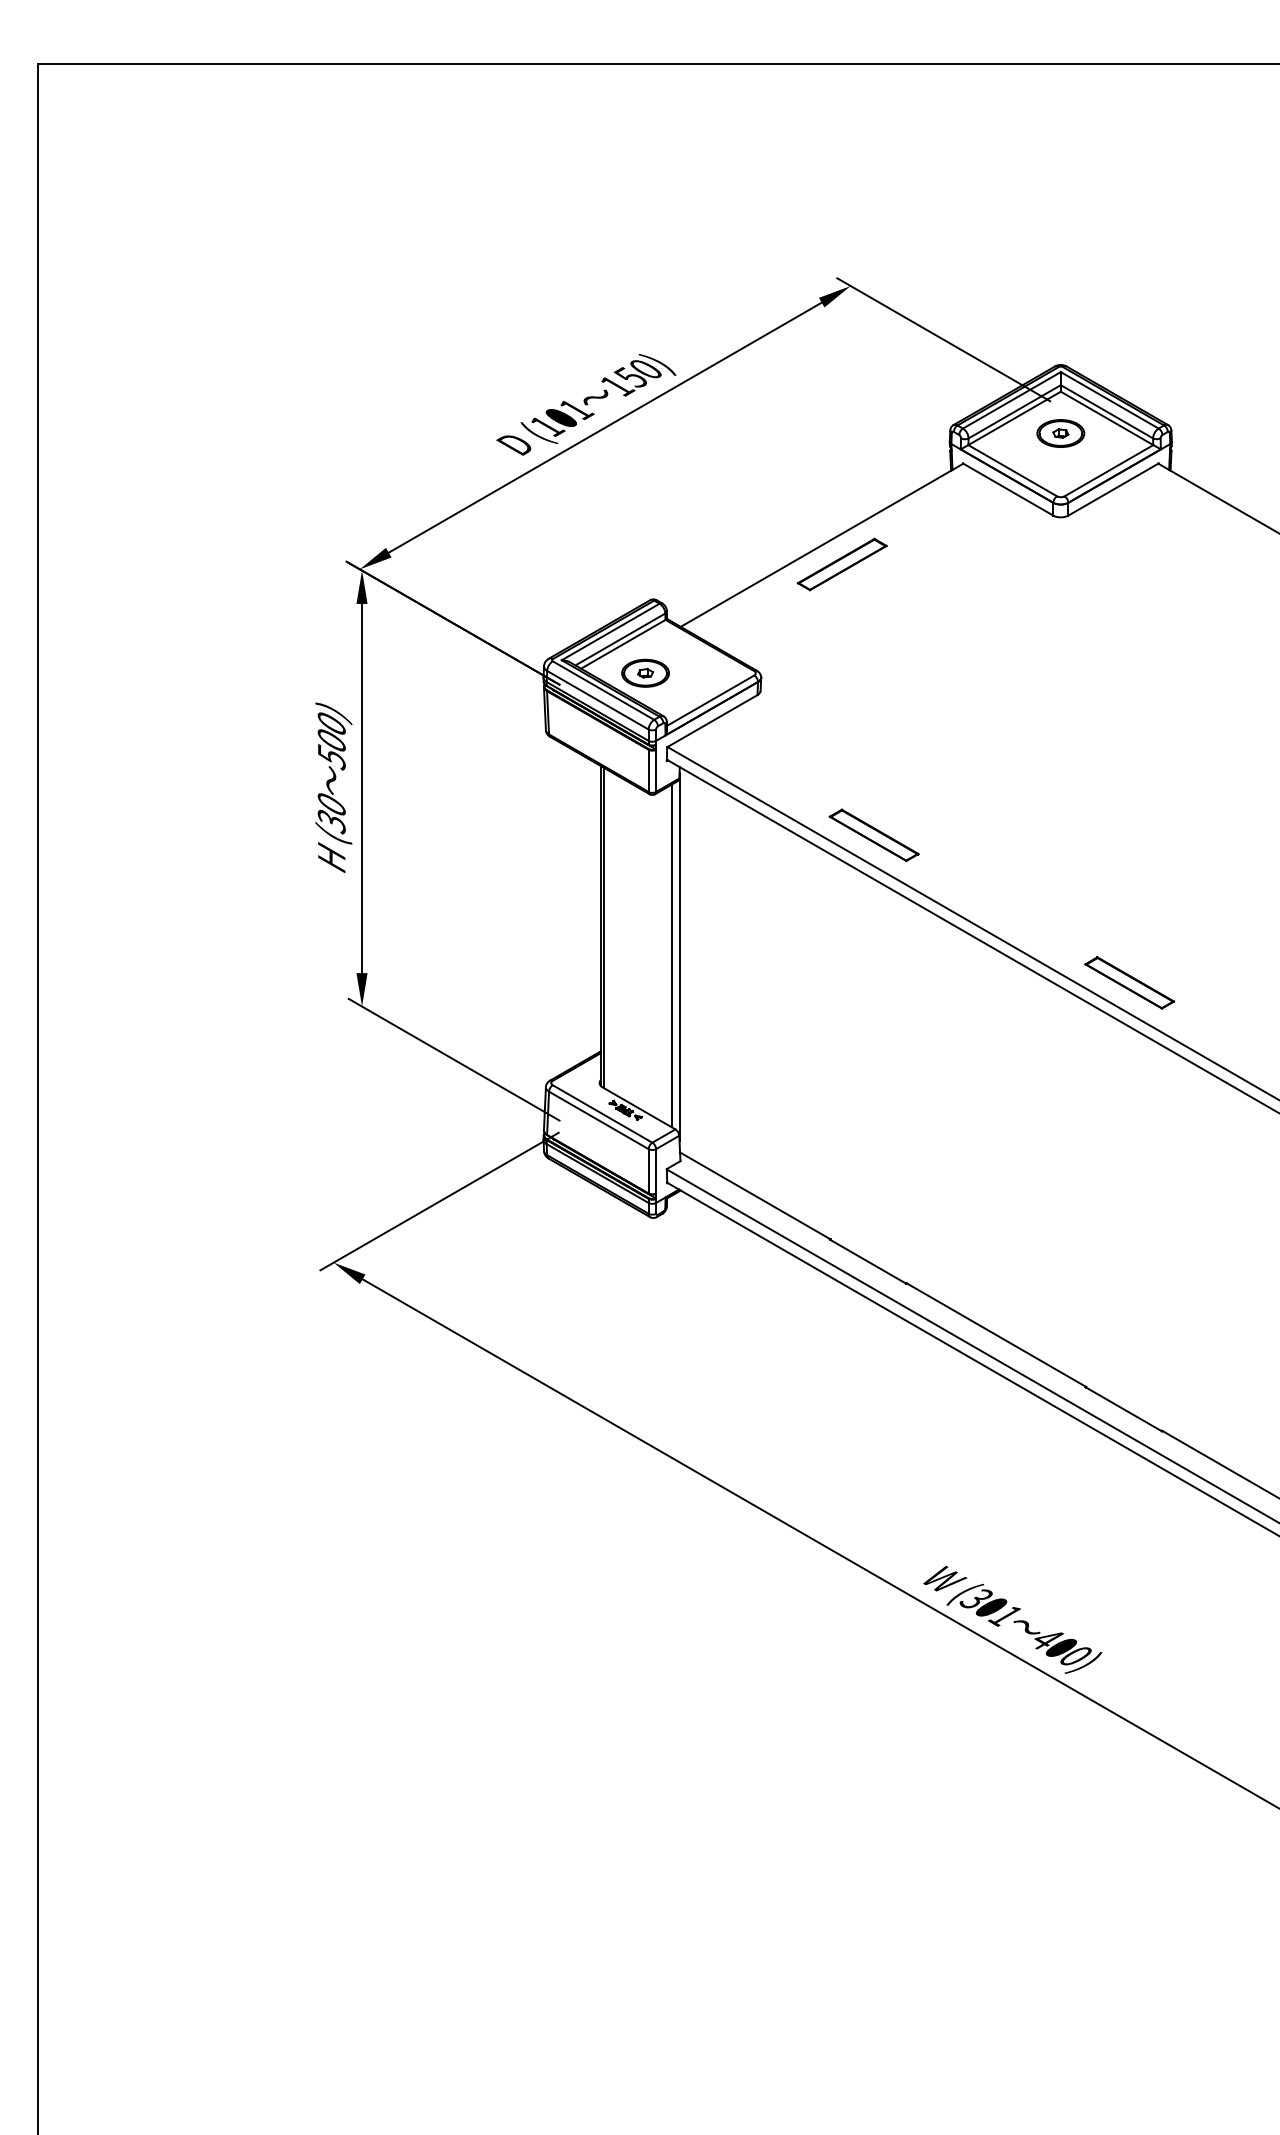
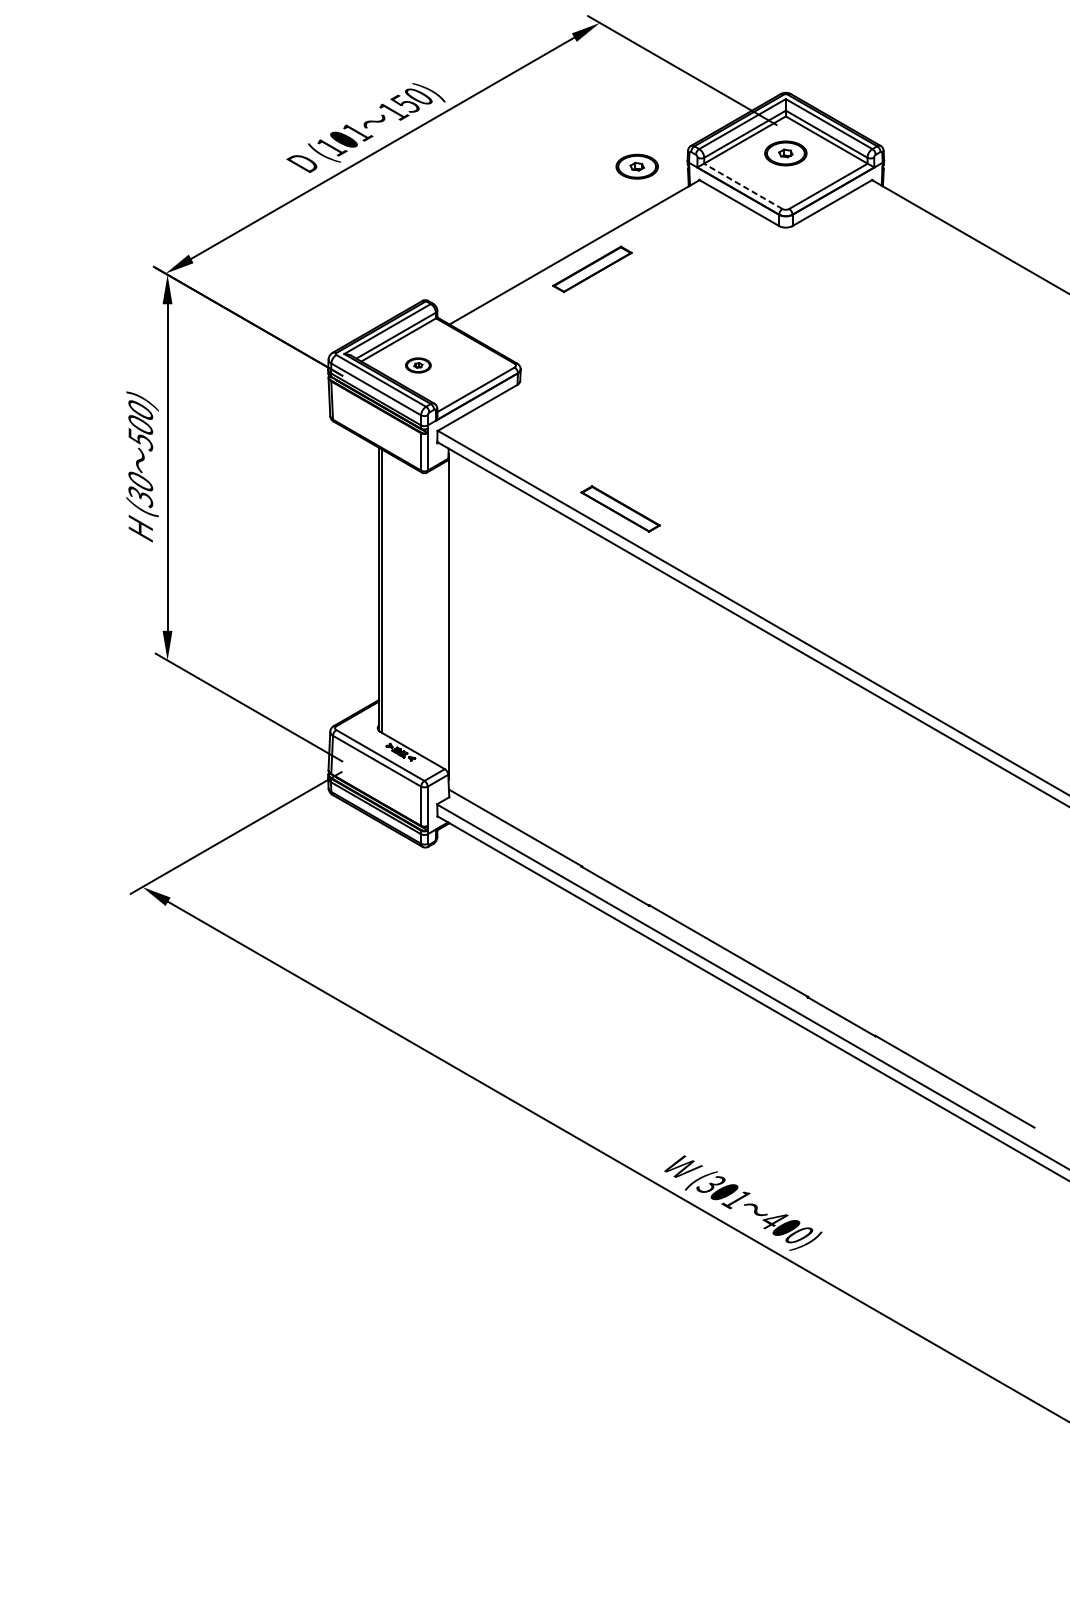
part: (892, 448) -> (636, 166), added
line: (1012, 470) -> (743, 186), solid -> dashed
part: (645, 672) -> (418, 364), size x0.6
line: (672, 955) -> (442, 615), removed
part: (1129, 982) -> (846, 639), removed

